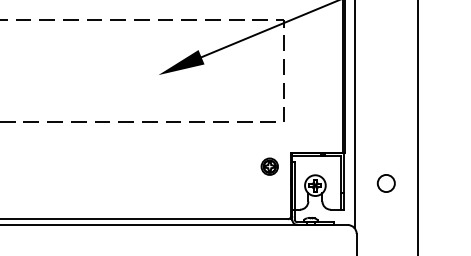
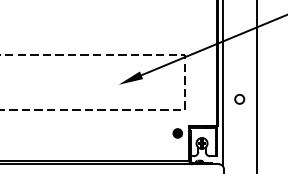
circle: (385, 181) -> (239, 98), moved

